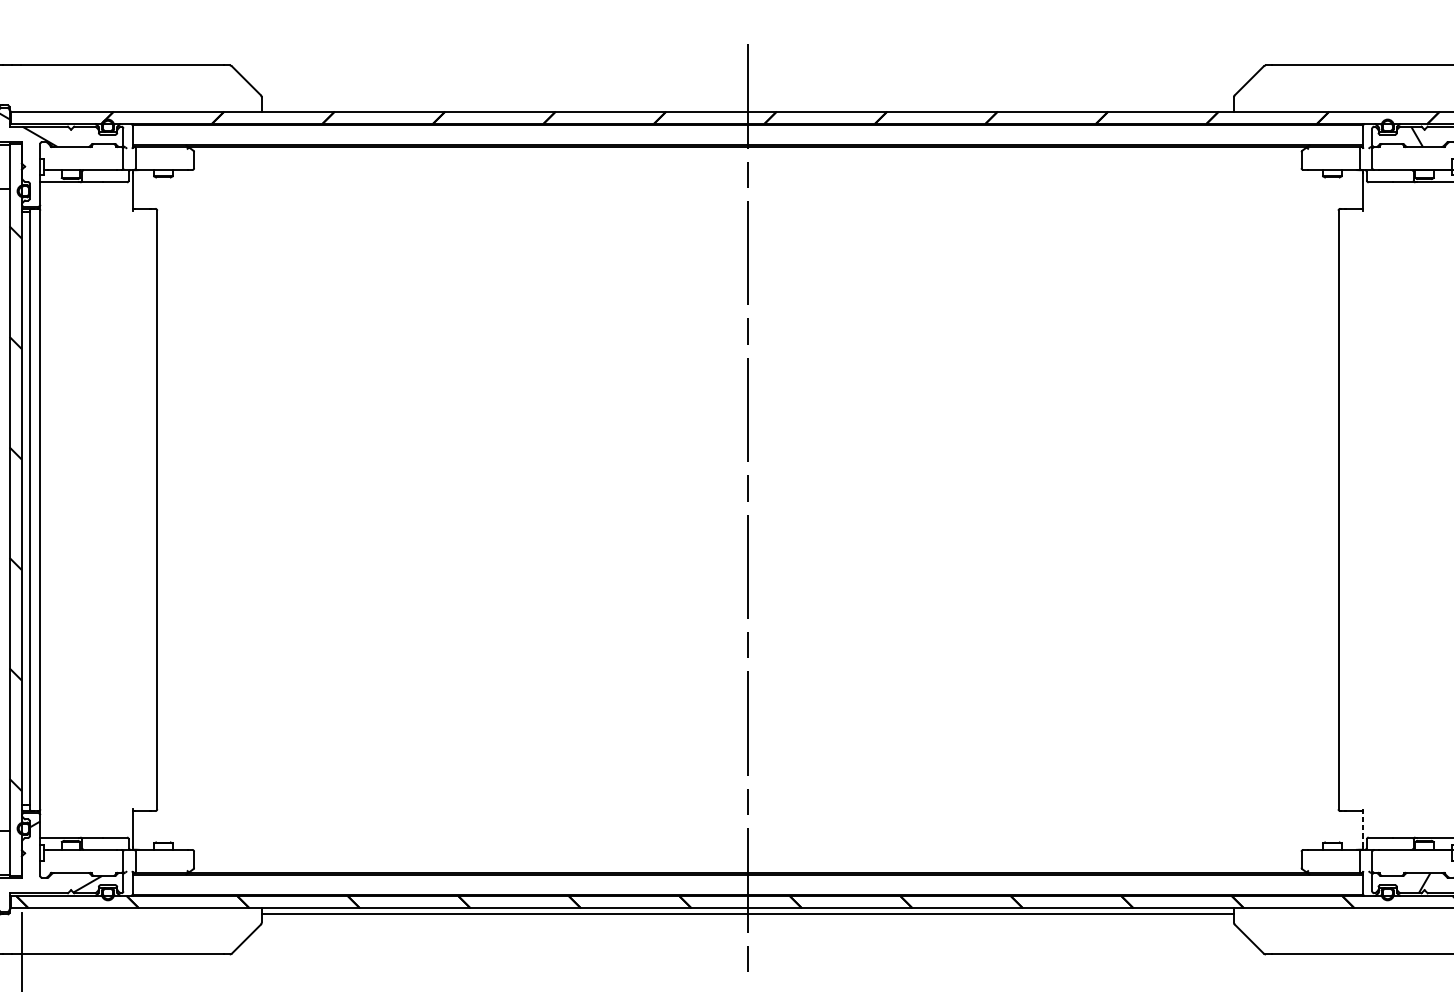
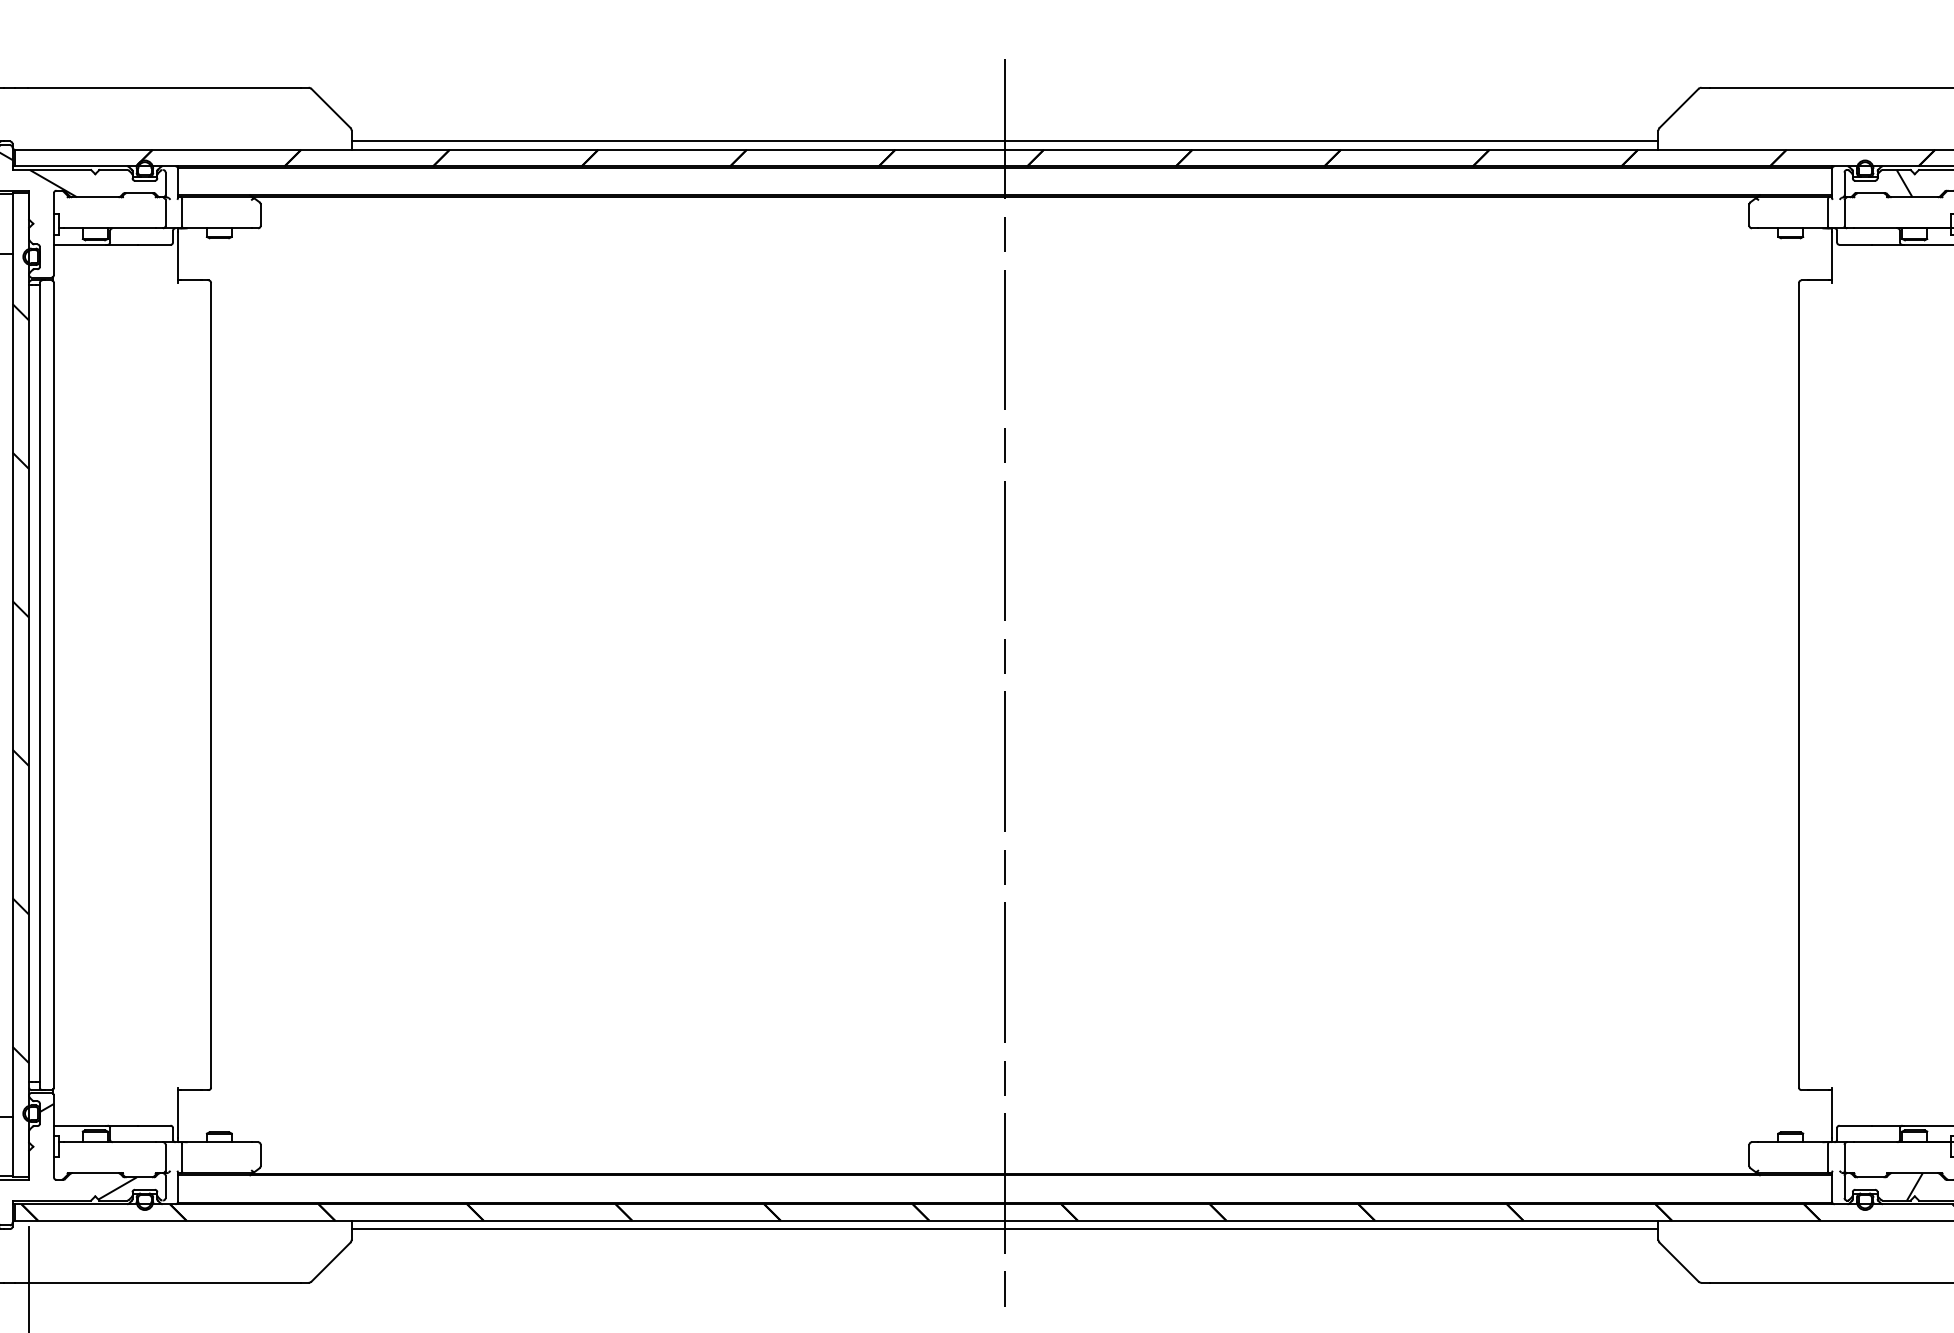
line: (747, 105) -> (1004, 141), added
line: (1363, 827) -> (1832, 1112), dashed -> solid

